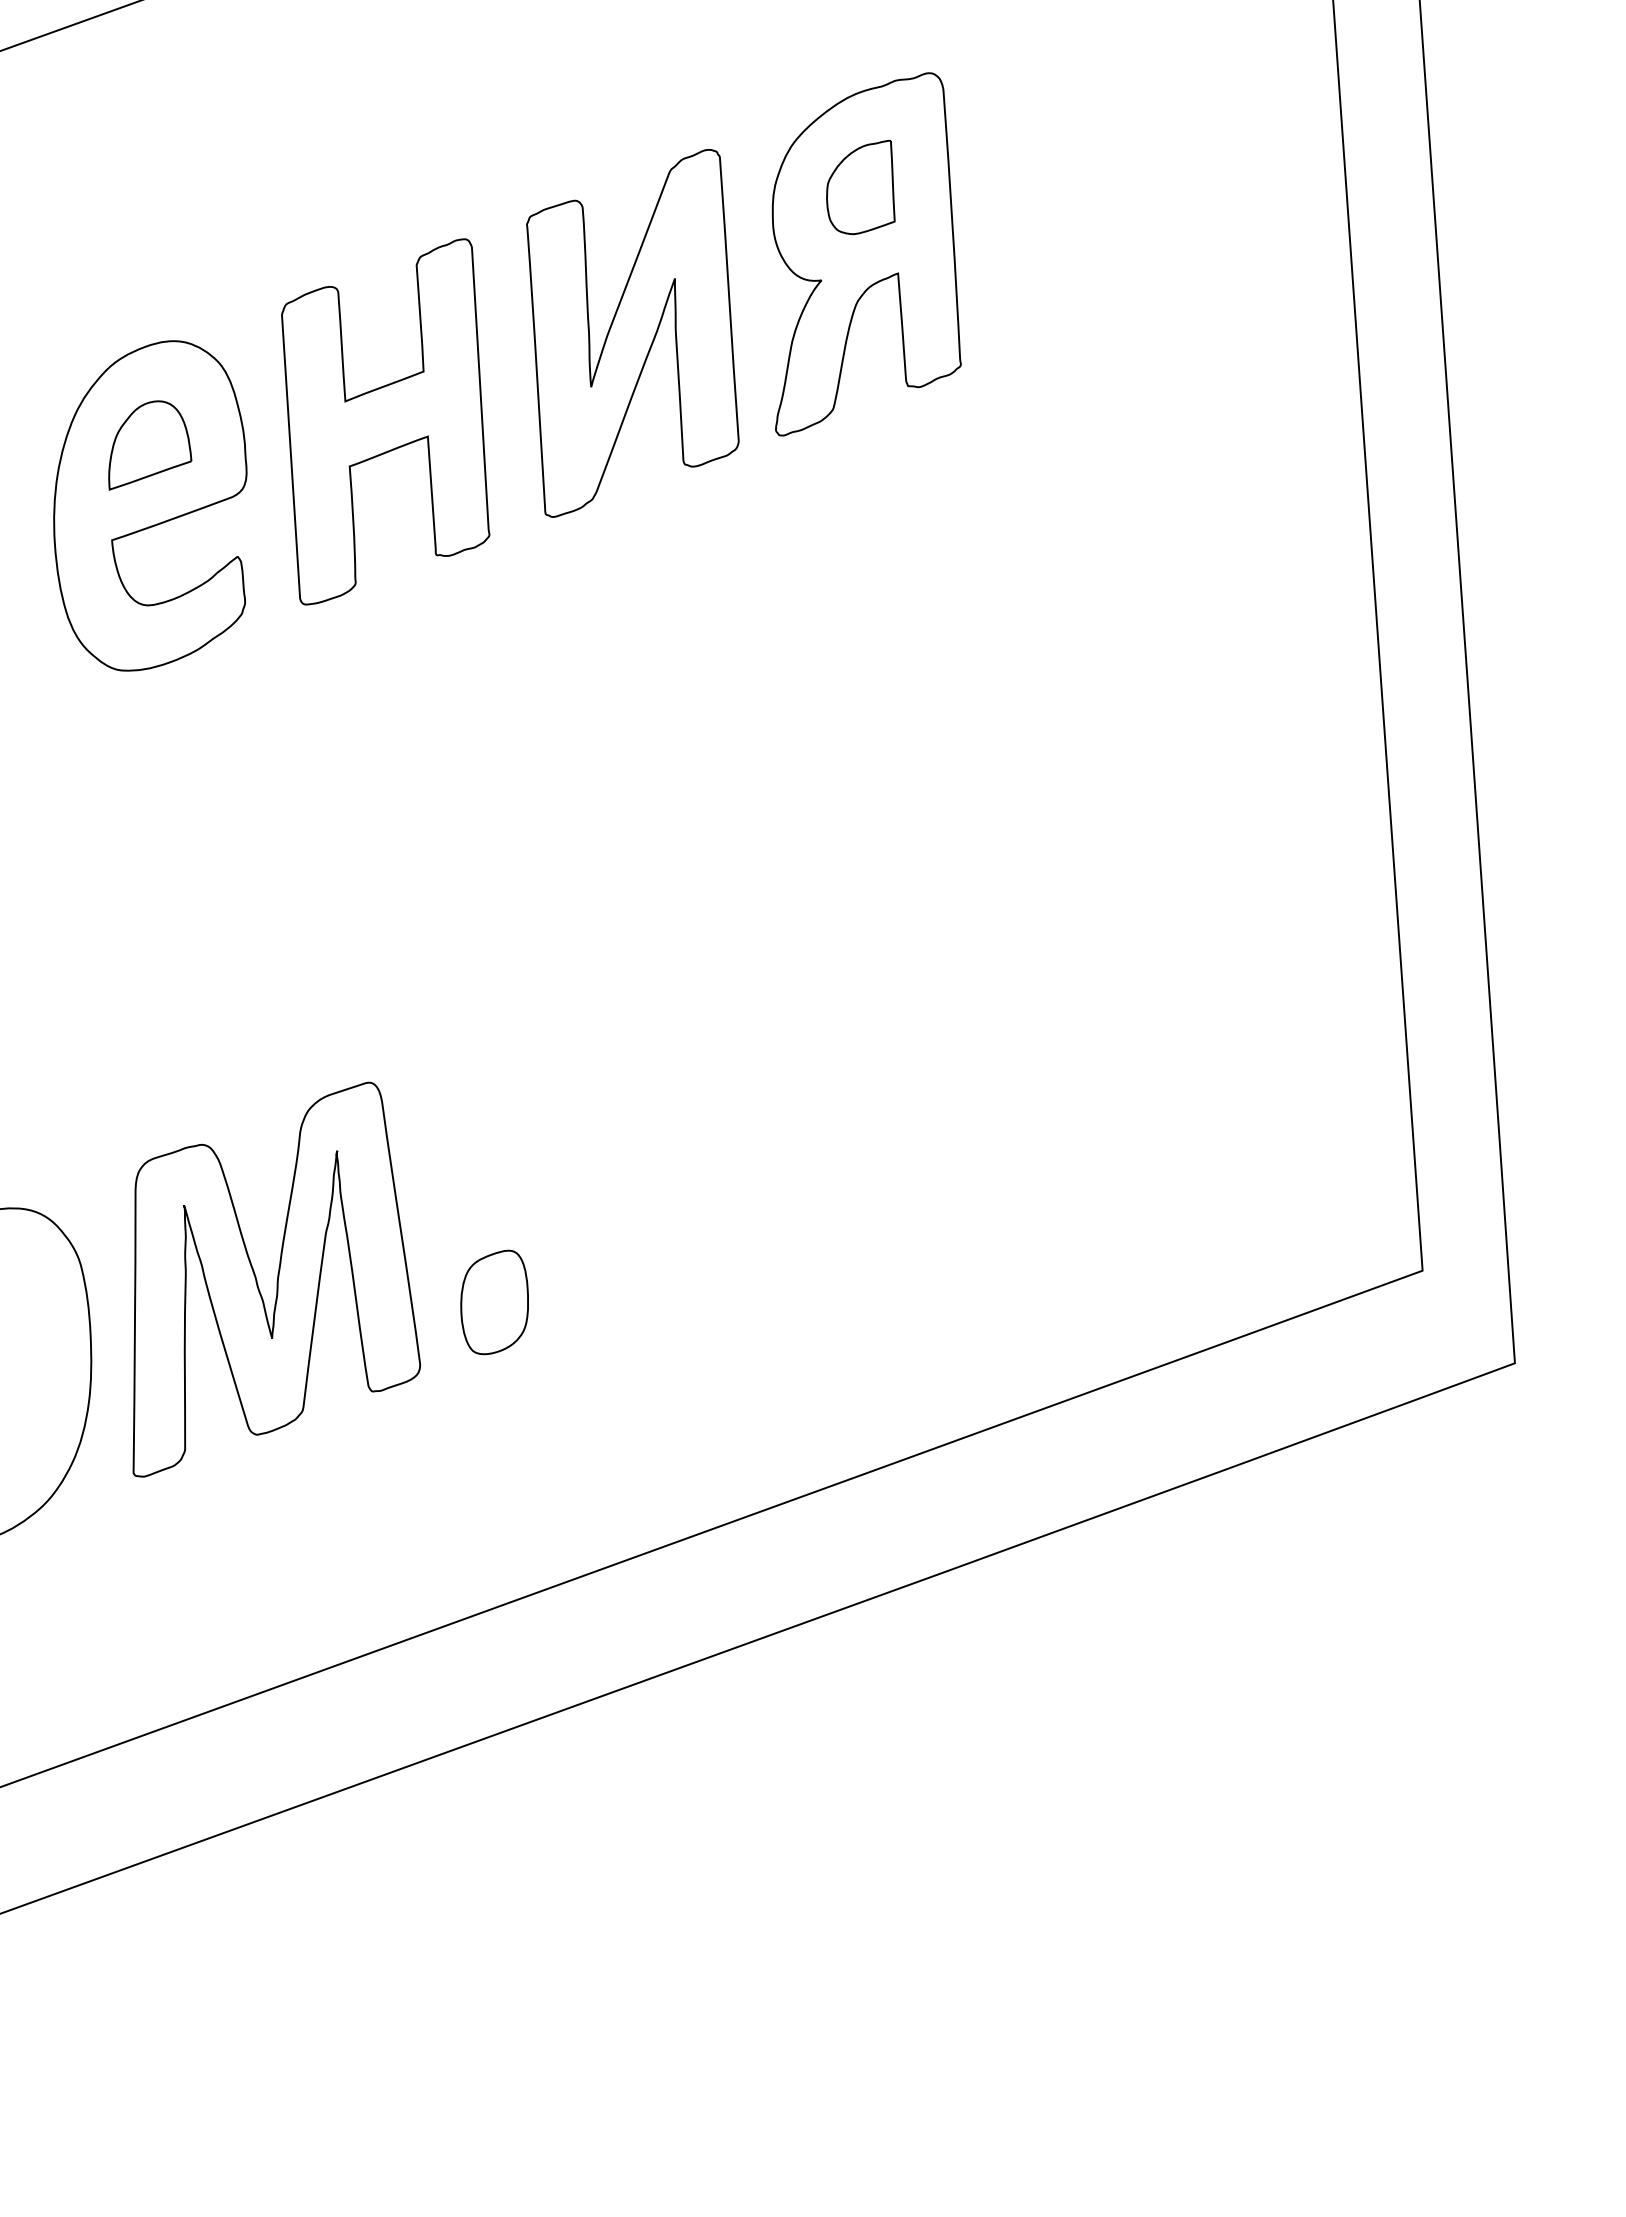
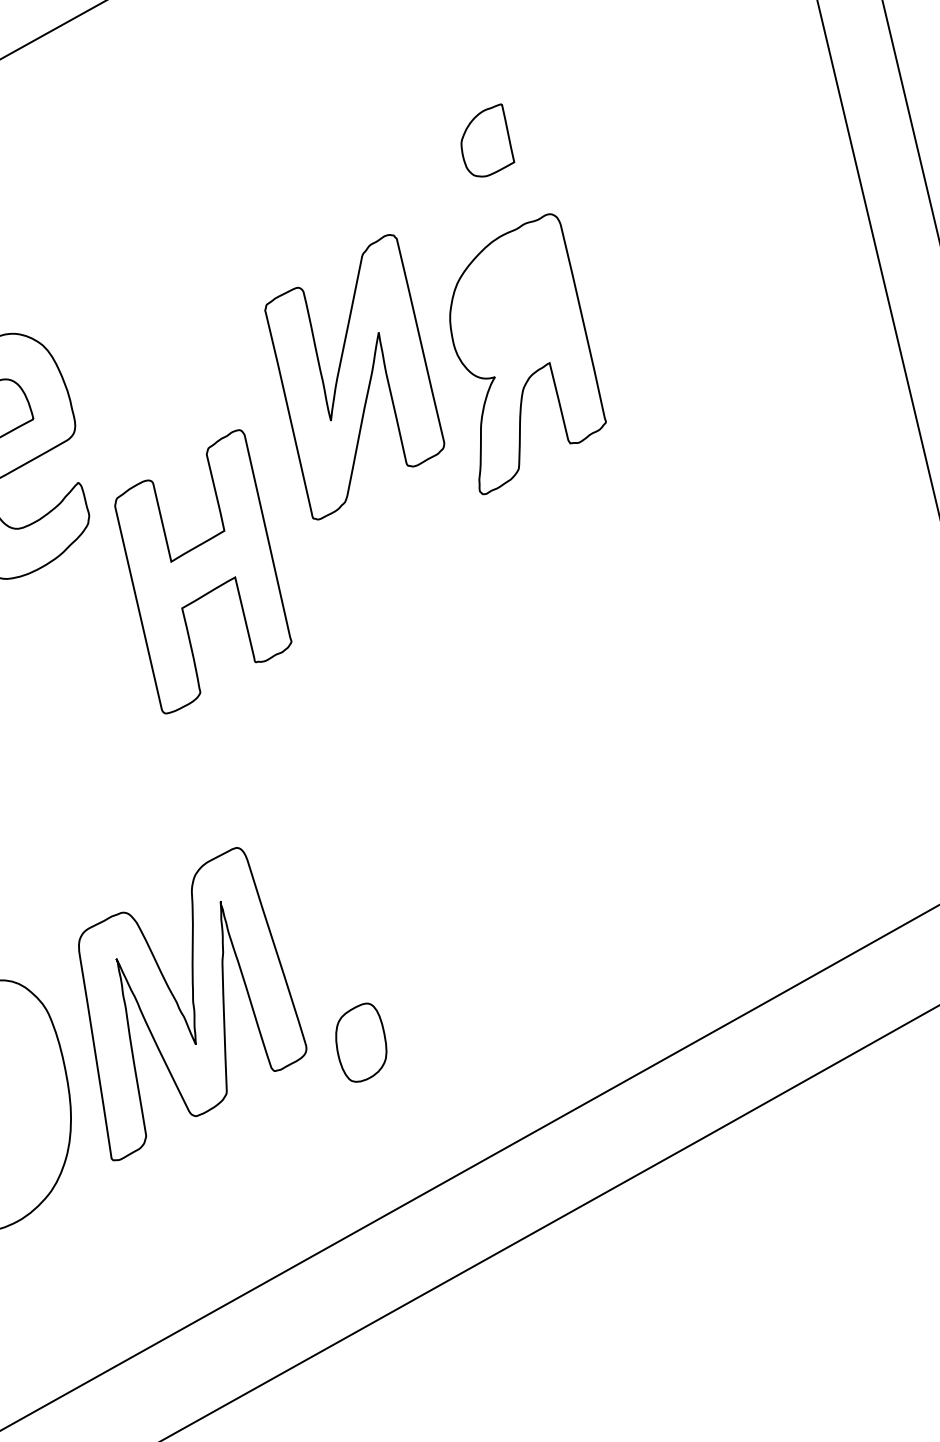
part: (866, 254) -> (524, 353), moved
part: (632, 333) -> (354, 377), moved
part: (385, 421) -> (202, 571), moved
part: (494, 1302) -> (360, 1042), moved

